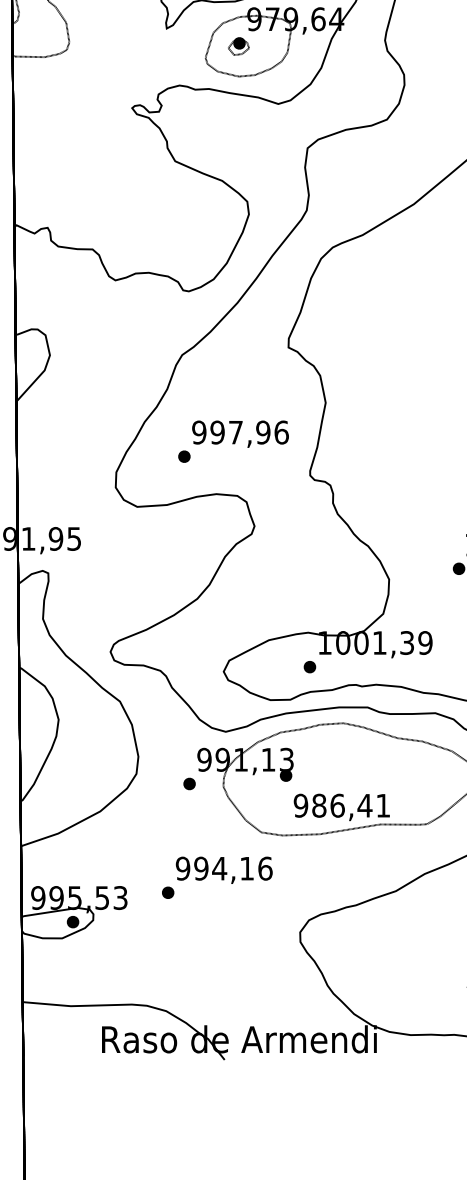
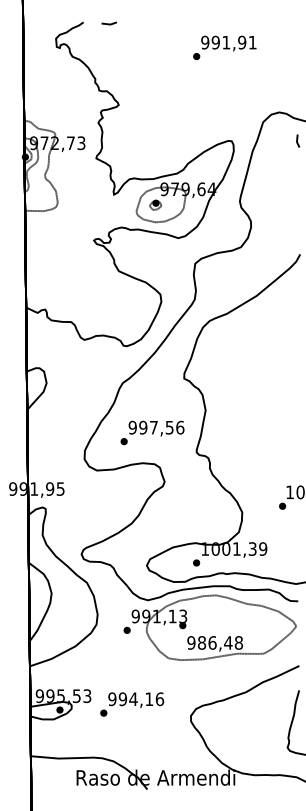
text: (262, 432) -> (169, 427), 997,96 -> 997,56
text: (382, 804) -> (238, 642), 986,41 -> 986,48
text: (217, 877) -> (132, 704), moved

